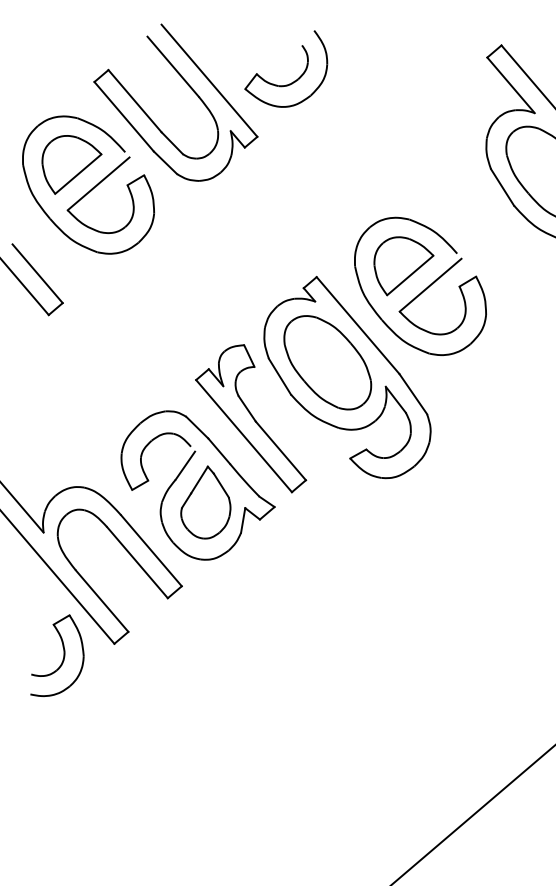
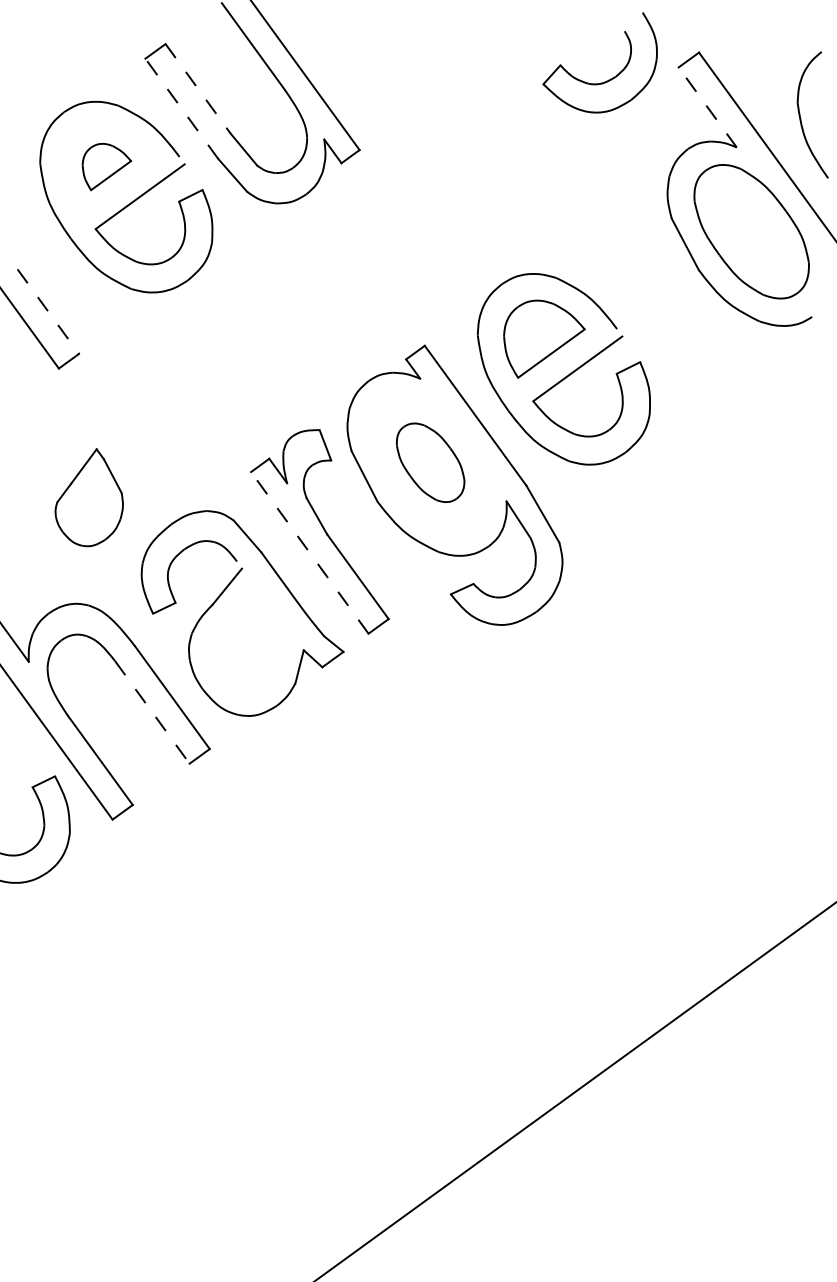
part: (292, 81) -> (608, 79), moved
line: (510, 85) -> (707, 107), solid -> dashed
line: (135, 101) -> (198, 89), solid -> dashed
line: (123, 116) -> (181, 108), solid -> dashed
part: (72, 163) -> (106, 166), size x0.6
line: (37, 274) -> (48, 312), solid -> dashed
part: (327, 362) -> (430, 462), size x0.6
line: (243, 435) -> (309, 552), solid -> dashed
part: (204, 502) -> (88, 497), moved
line: (137, 562) -> (152, 712), solid -> dashed

